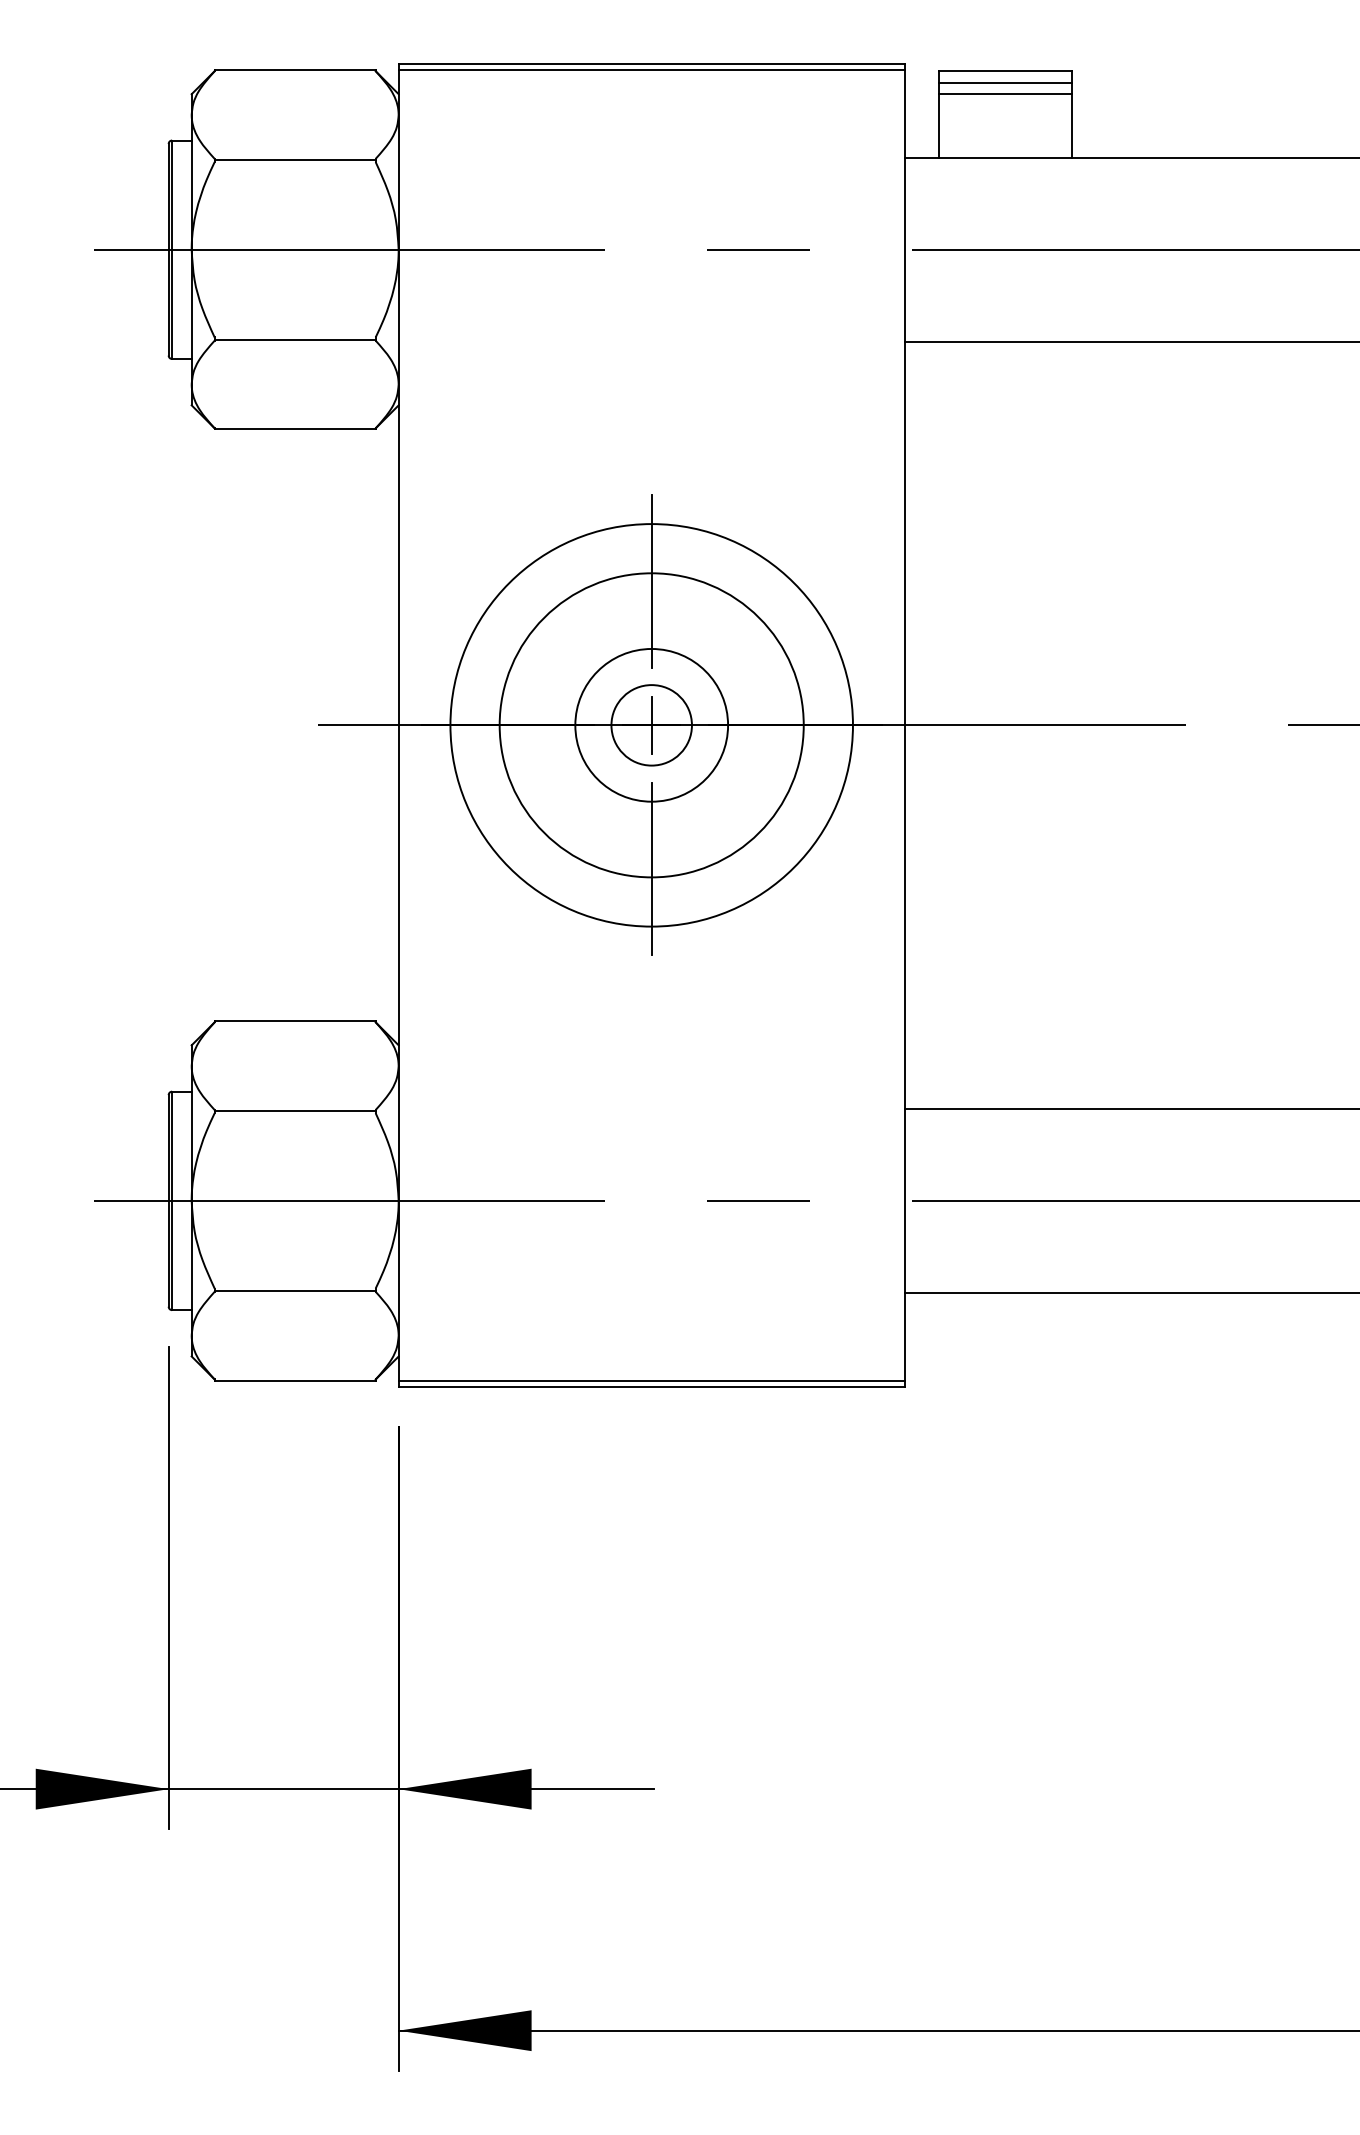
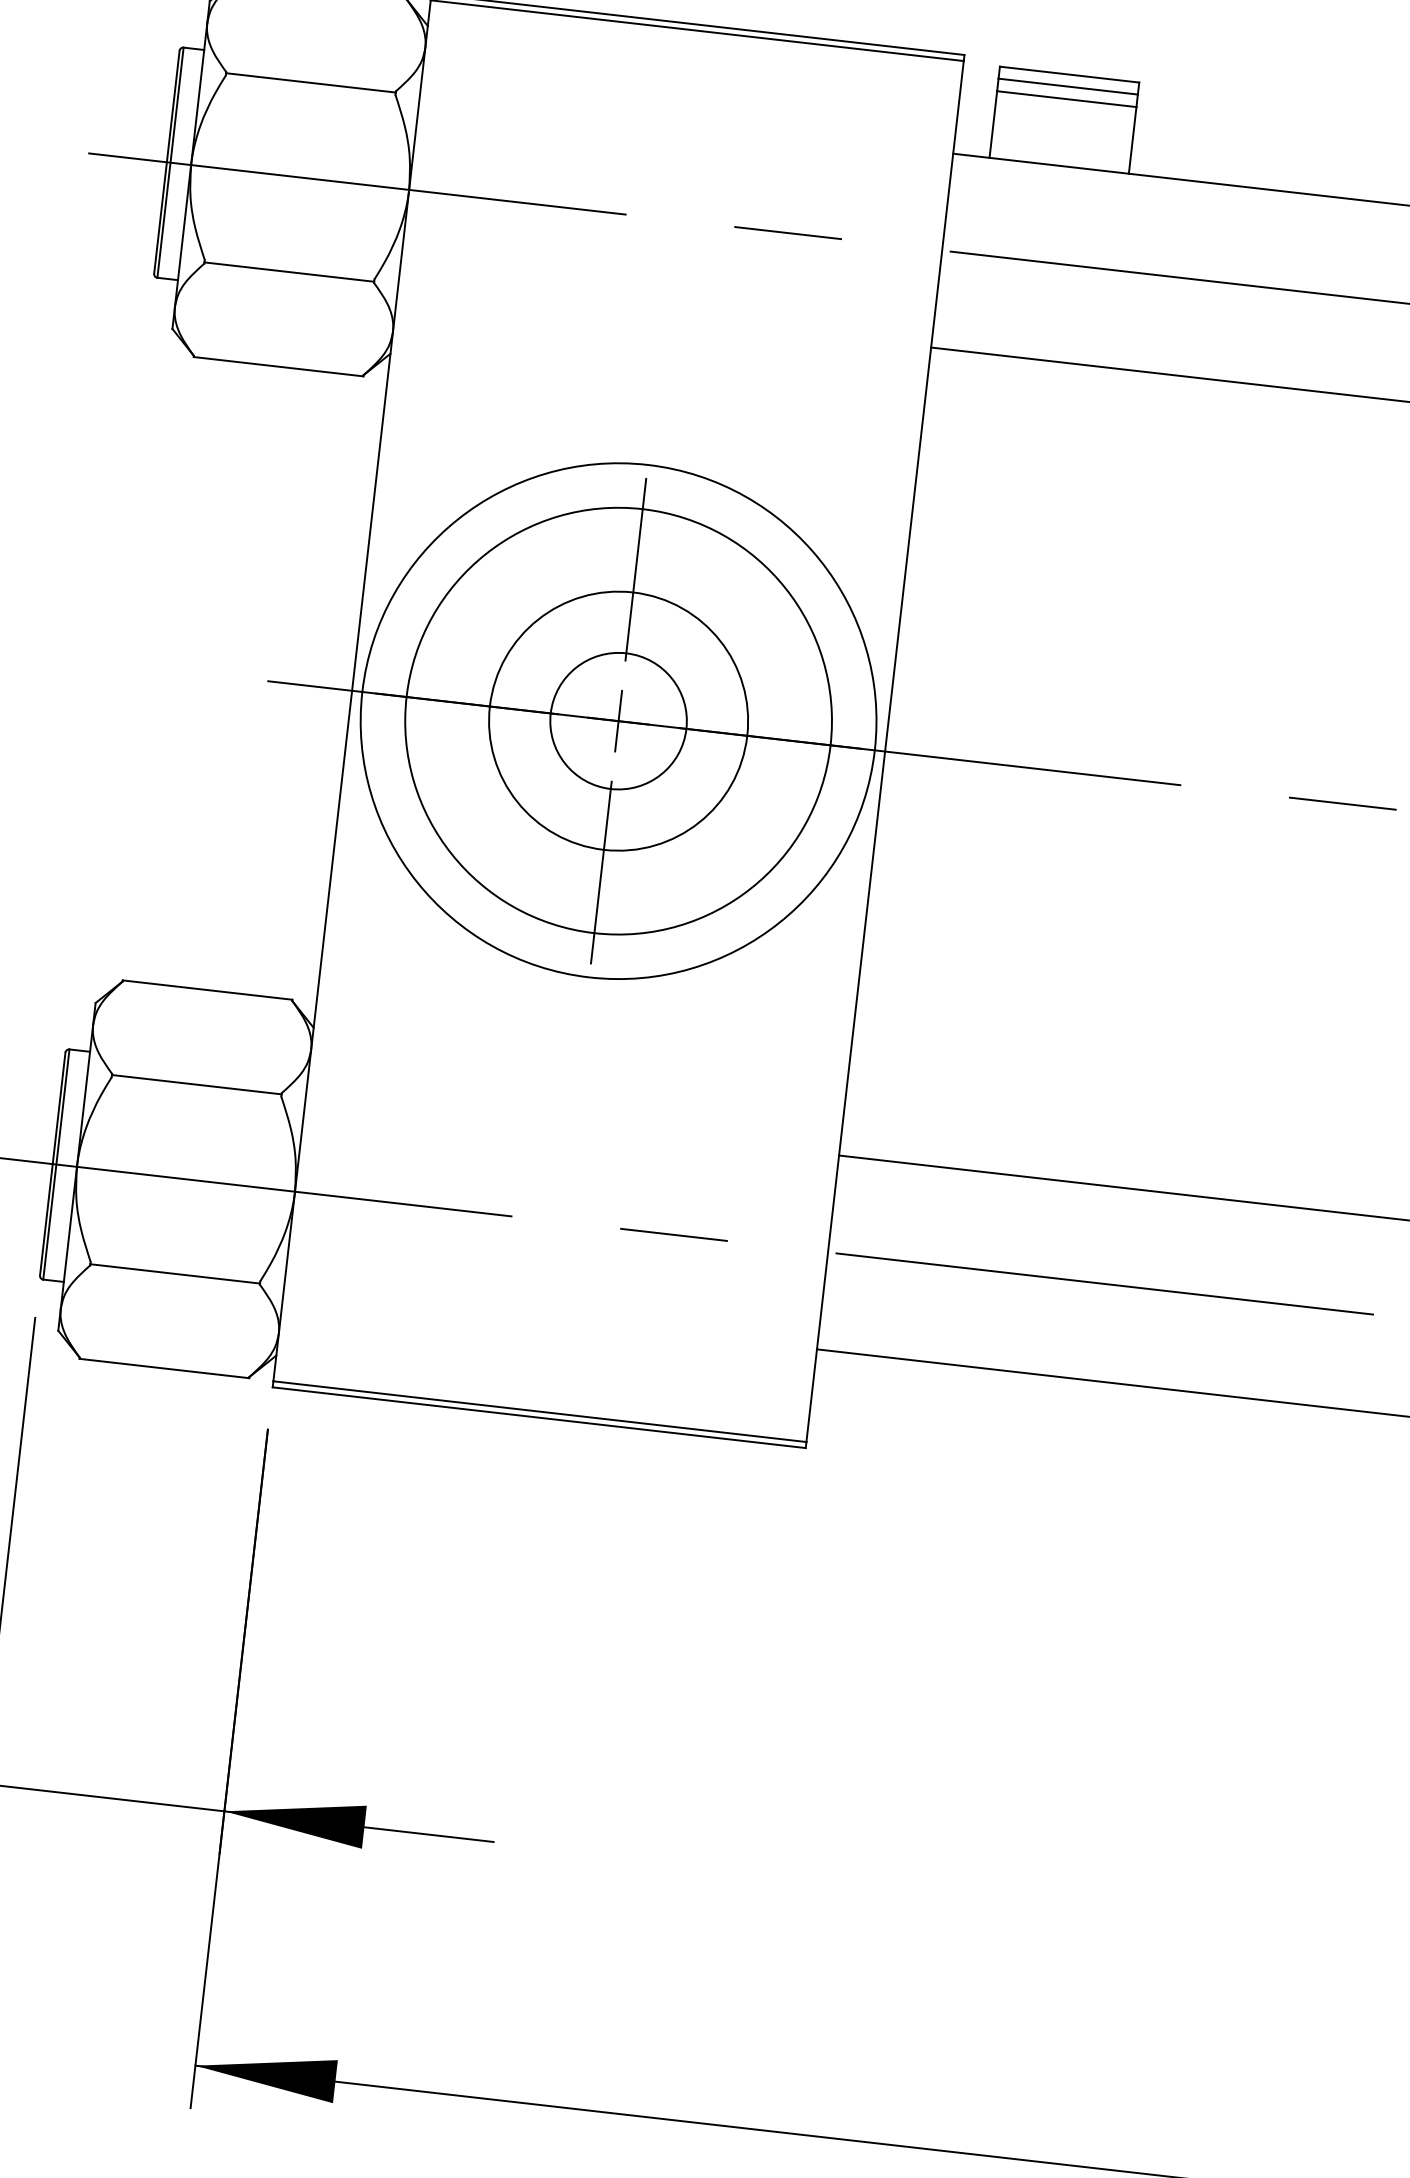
circle: (651, 724) -> (618, 720), size x1.6
circle: (651, 725) -> (618, 721), size x1.6
circle: (651, 725) -> (618, 721), size x1.6

